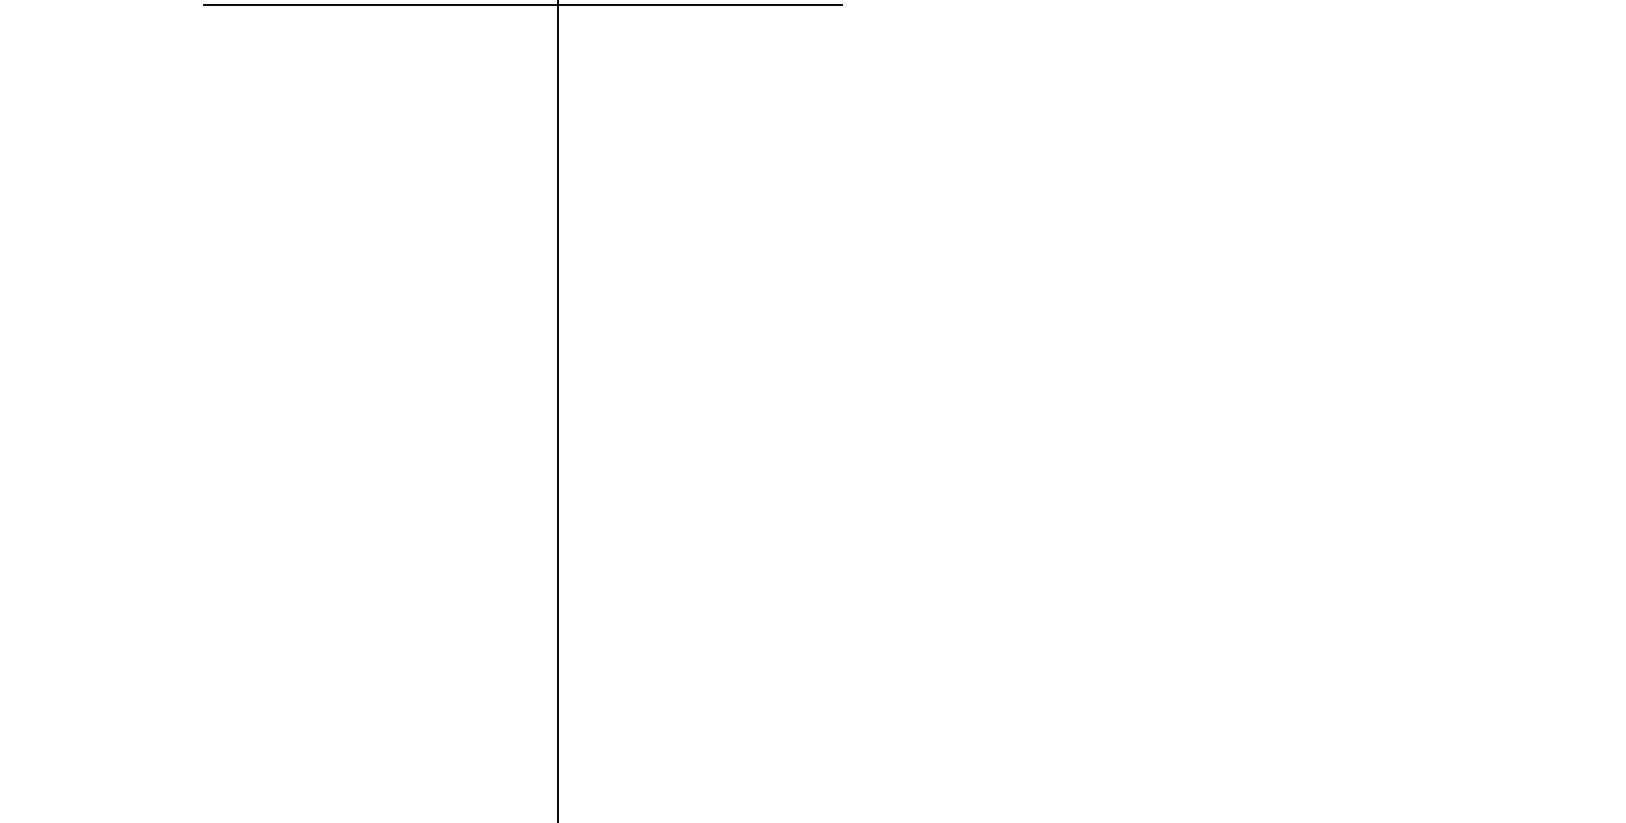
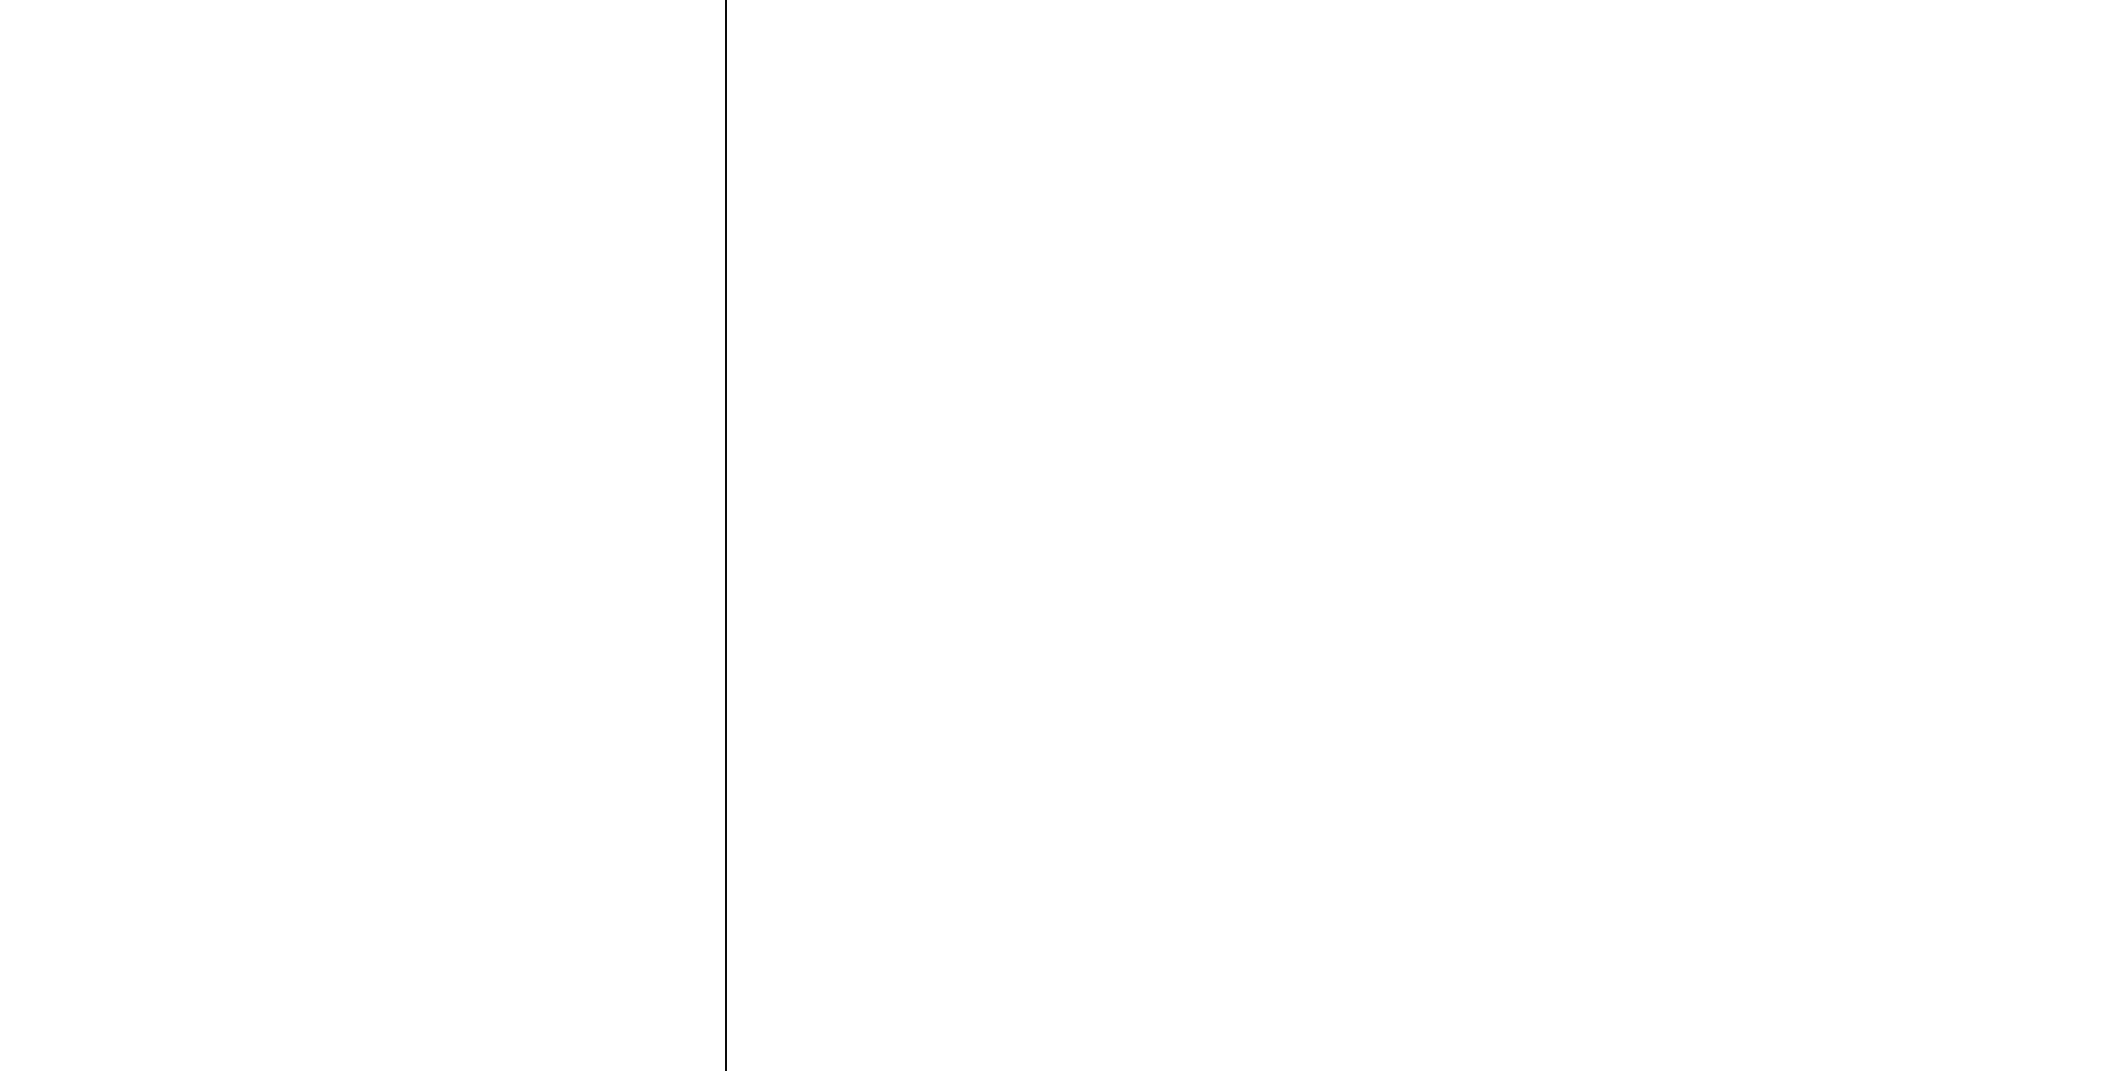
line: (522, 5) -> (679, 6), removed

